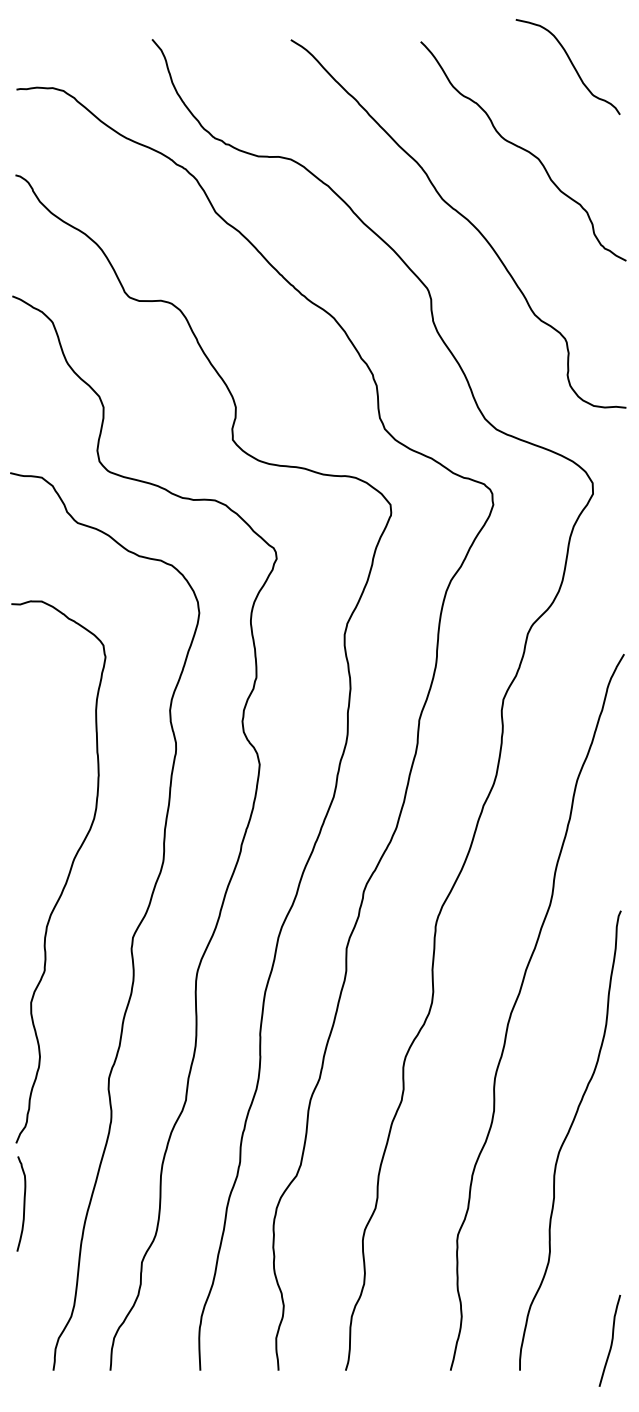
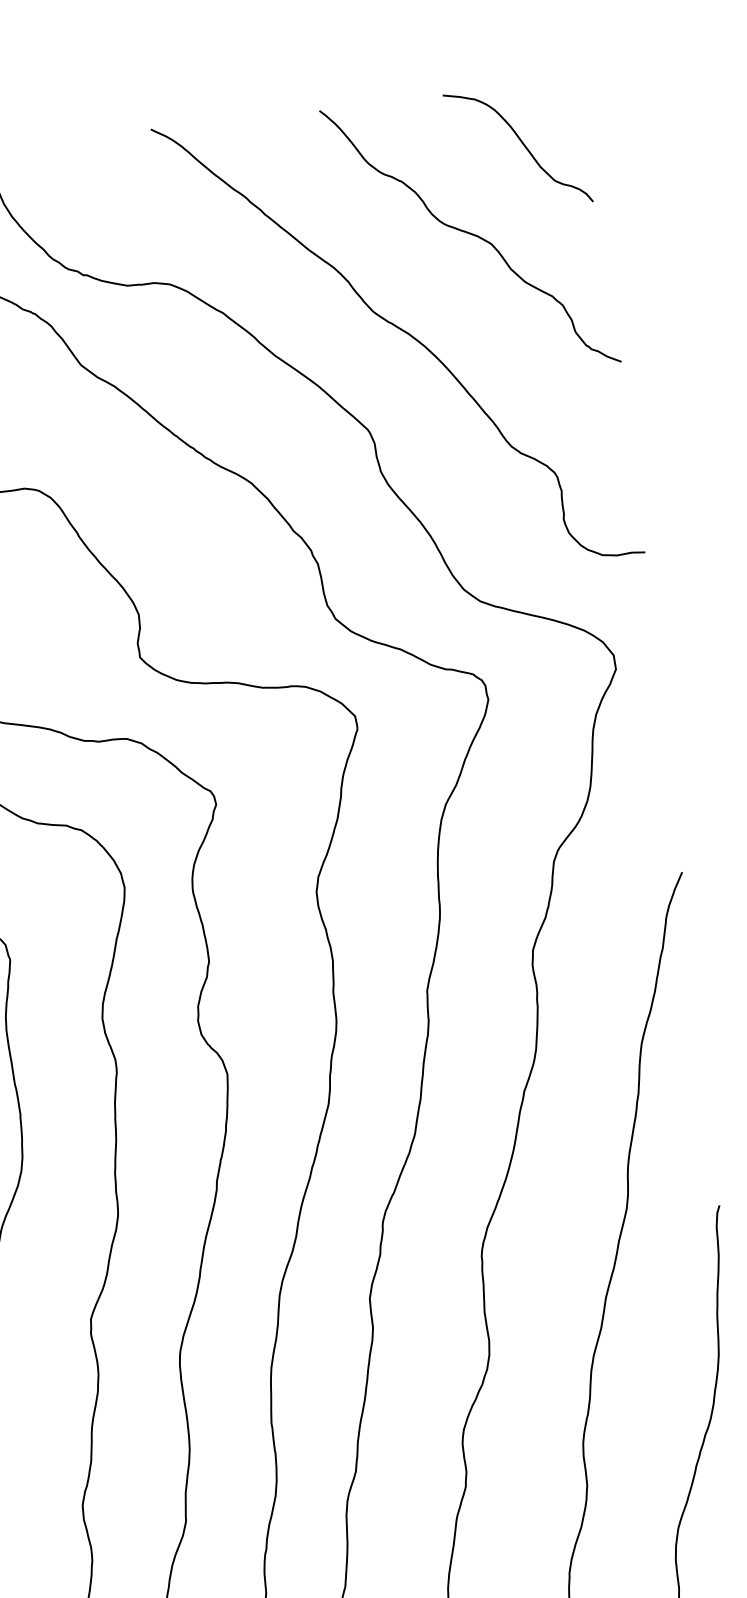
curve: (571, 64) -> (522, 144), moved

